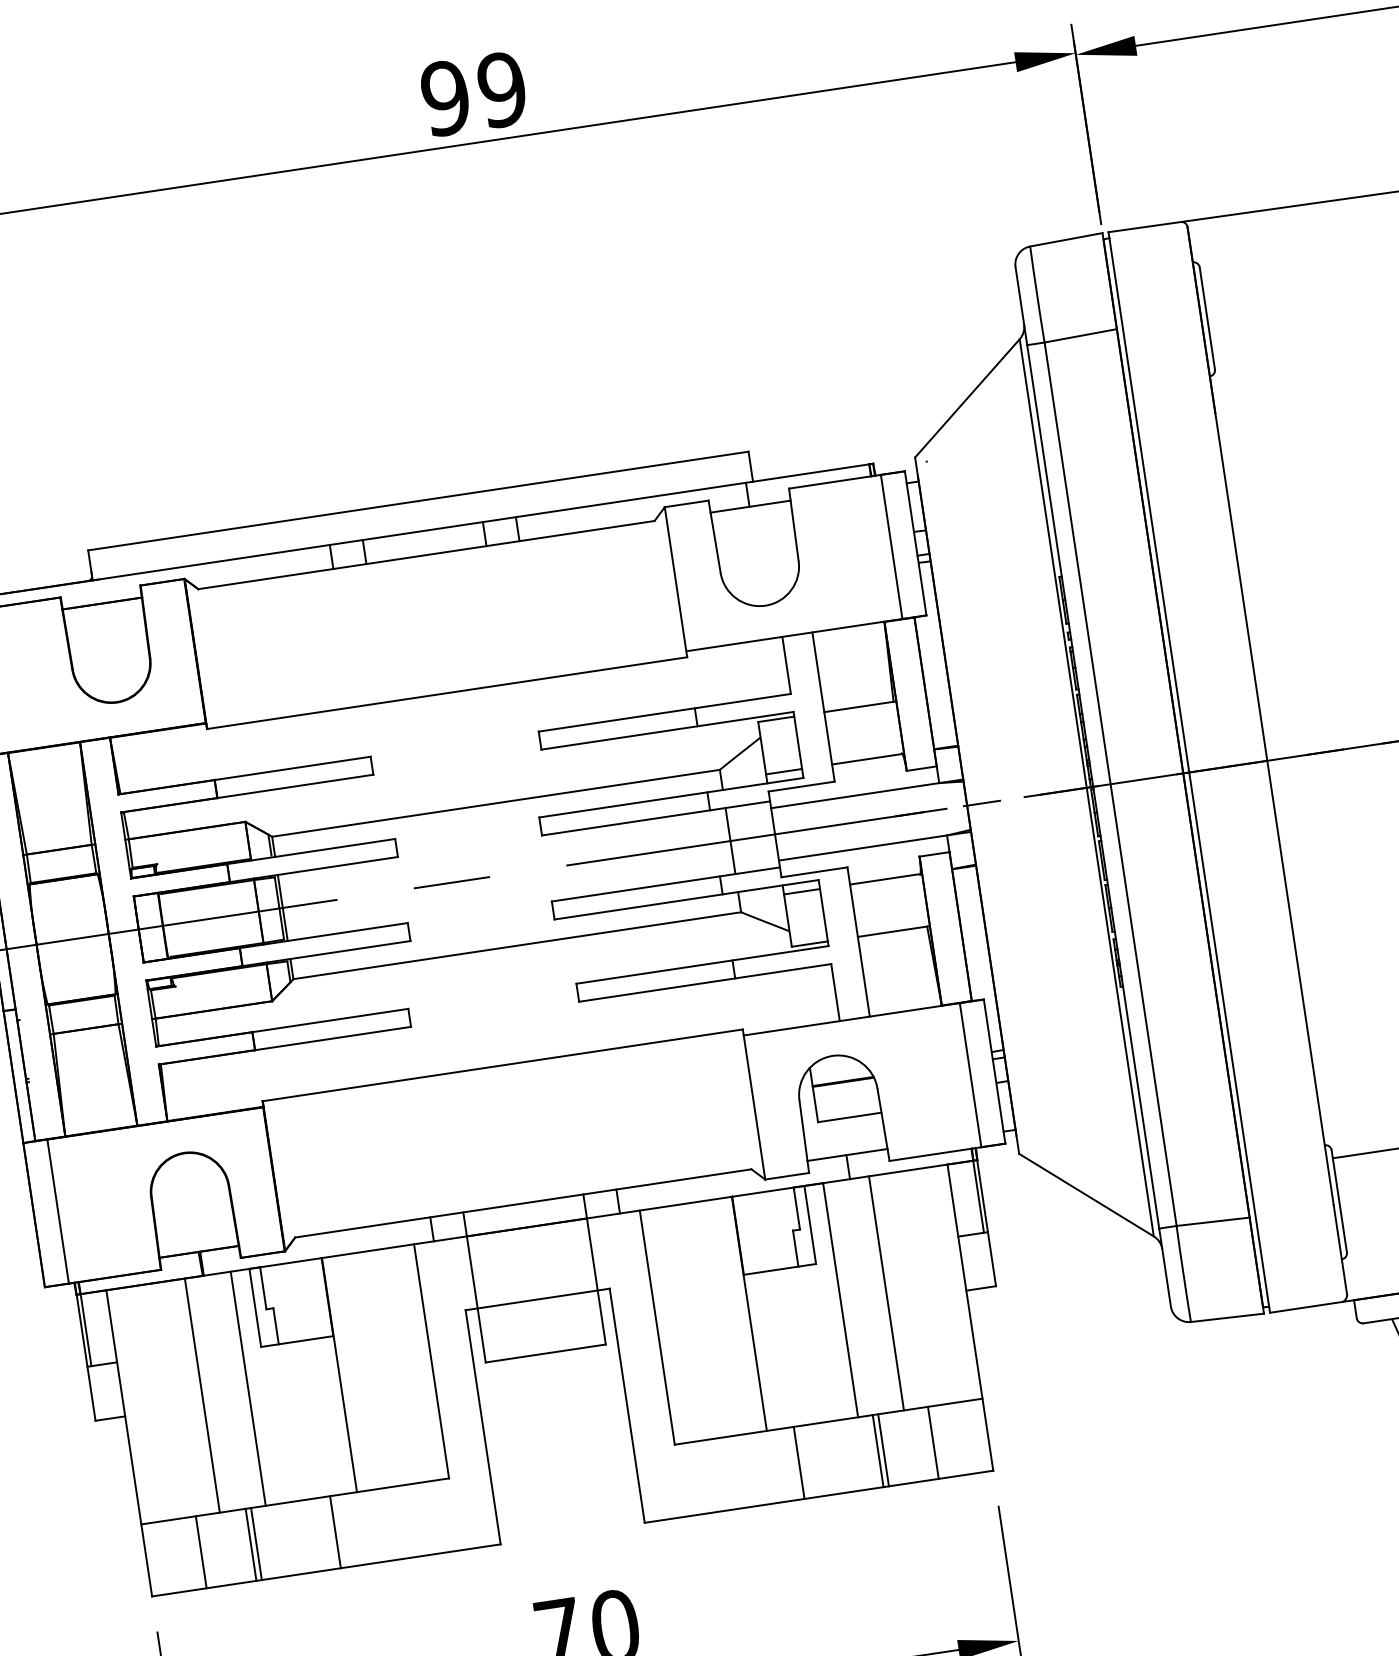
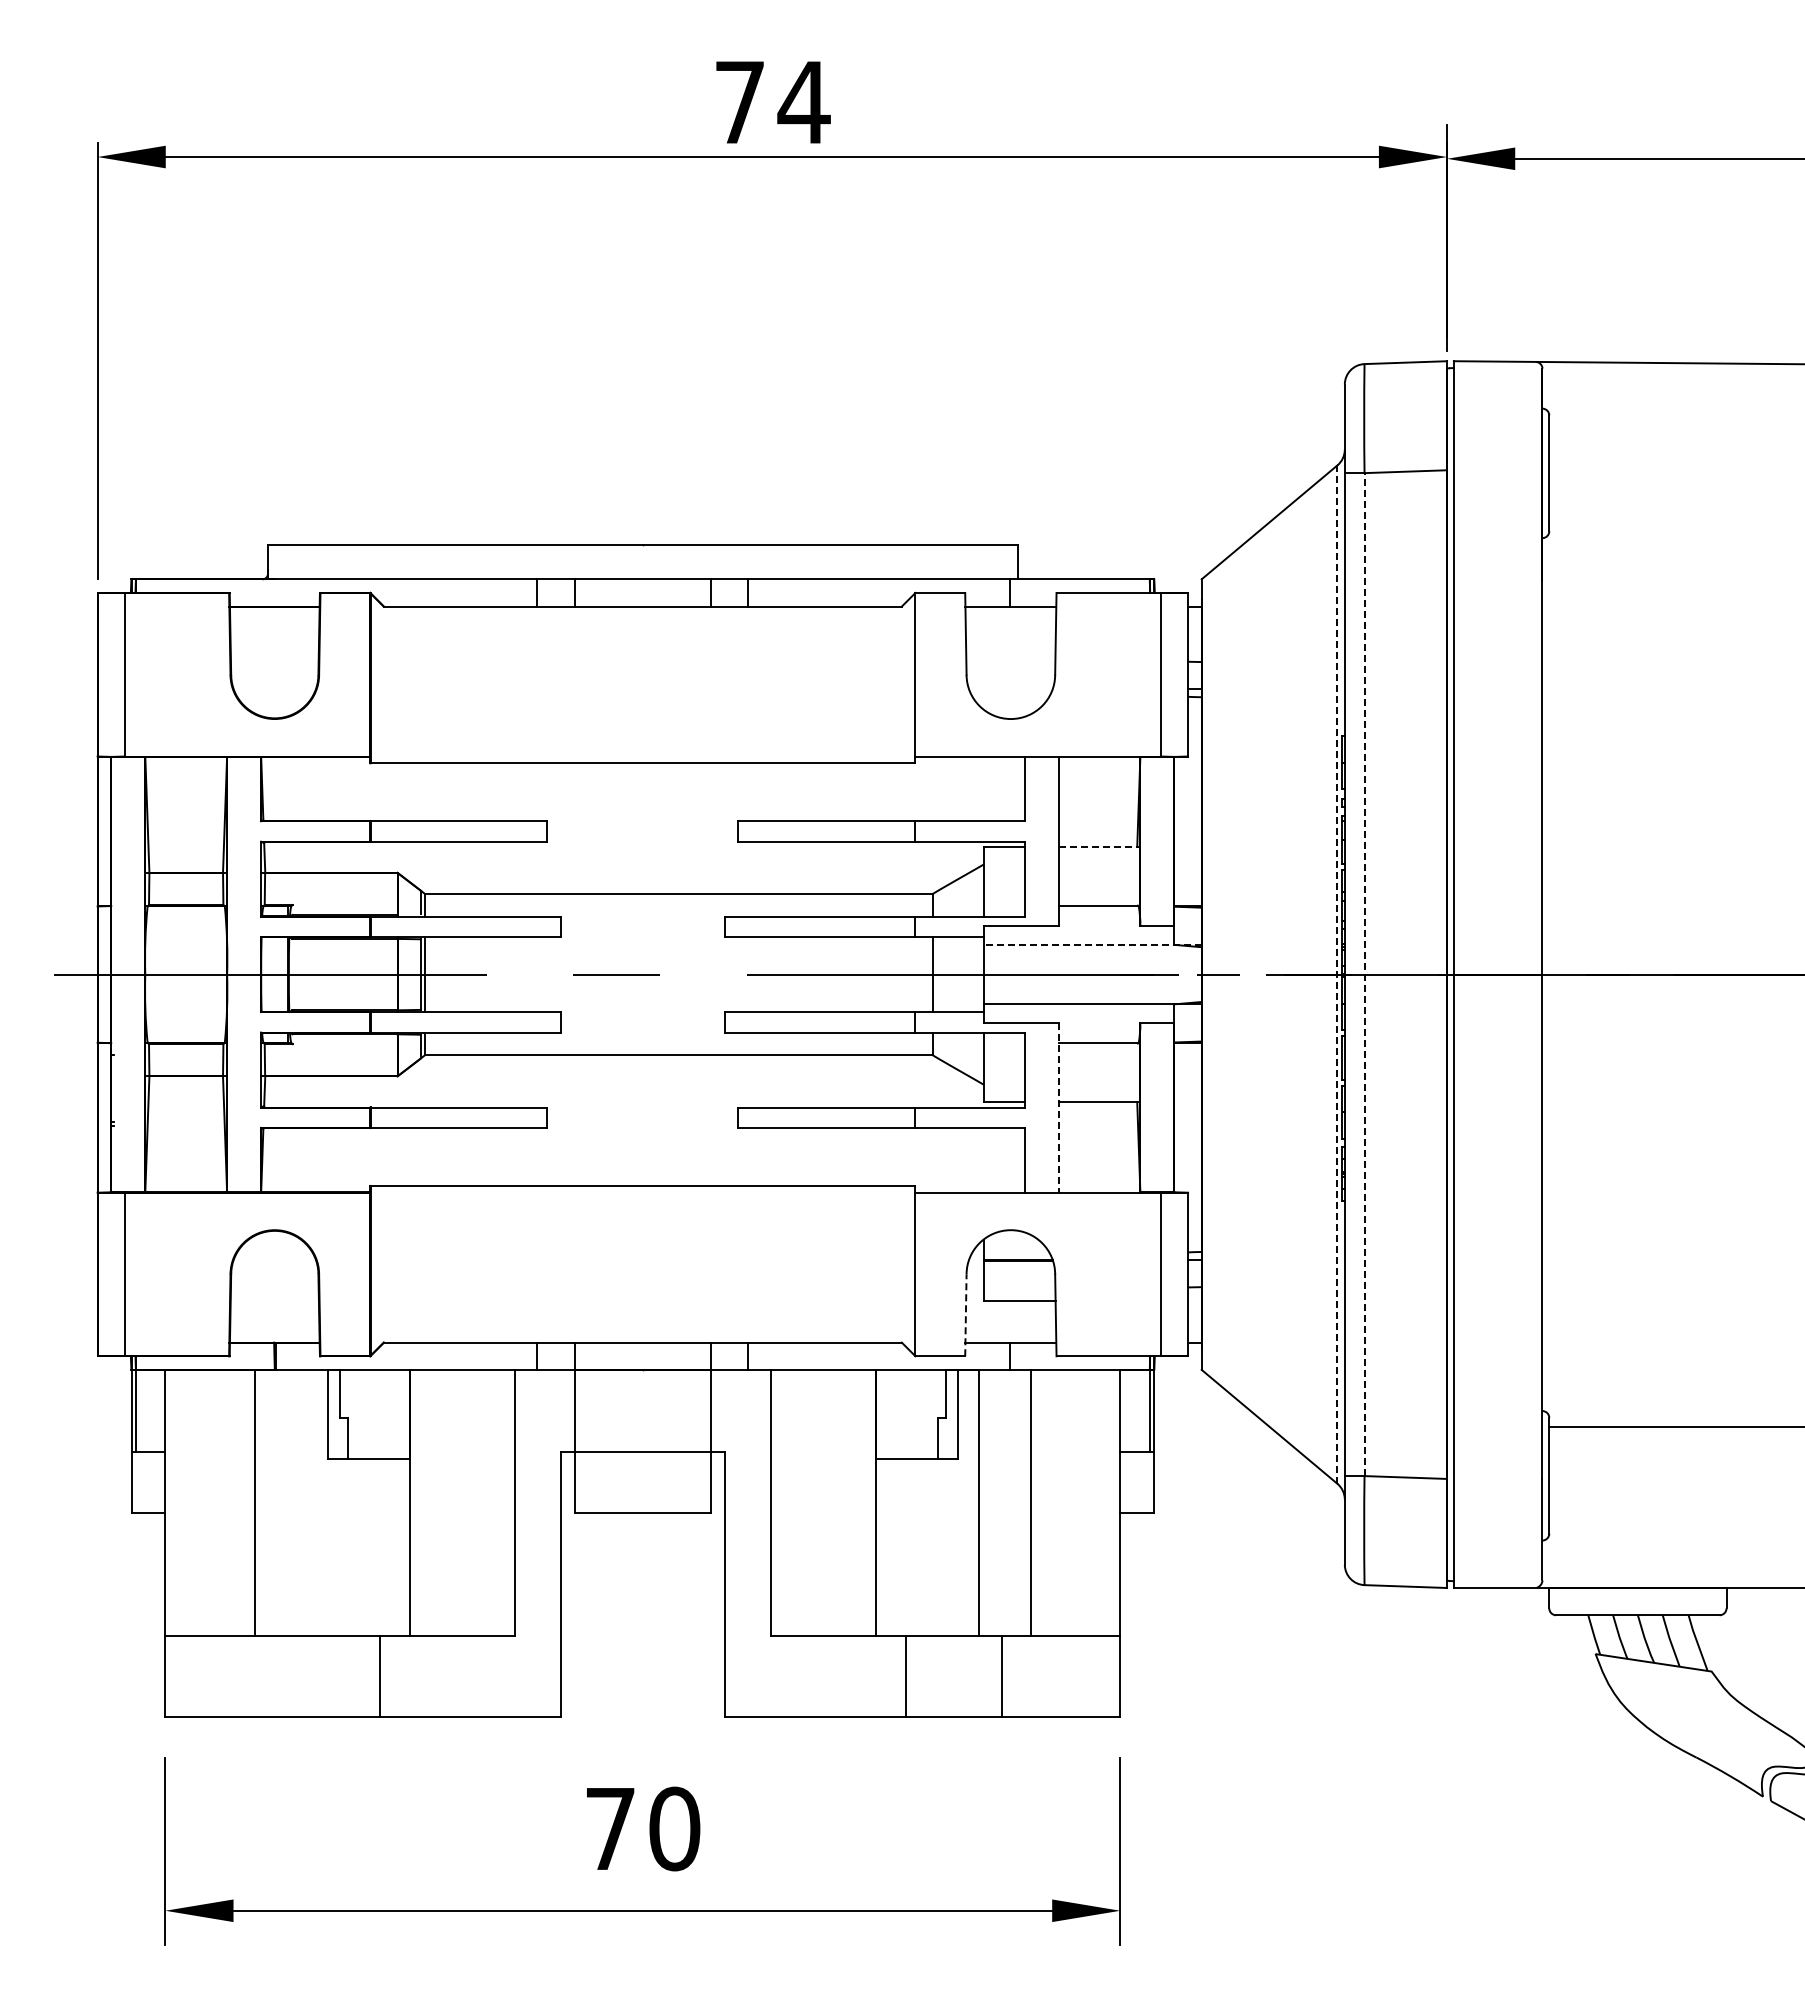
text: (474, 94) -> (772, 102), 99 -> 74
line: (860, 707) -> (1099, 847), solid -> dashed
line: (783, 771) -> (1003, 906), removed
line: (1110, 784) -> (1364, 974), solid -> dashed
line: (1086, 788) -> (1337, 975), solid -> dashed
line: (867, 793) -> (1092, 944), solid -> dashed
line: (801, 891) -> (1003, 1042), removed
line: (858, 941) -> (1058, 1107), solid -> dashed
line: (803, 1137) -> (965, 1315), solid -> dashed
line: (248, 1388) -> (306, 1502), removed
line: (933, 1442) -> (1058, 1676), removed
line: (877, 1451) -> (995, 1676), removed
line: (250, 1544) -> (283, 1676), removed
line: (256, 1544) -> (289, 1676), removed
line: (201, 1552) -> (227, 1676), removed

